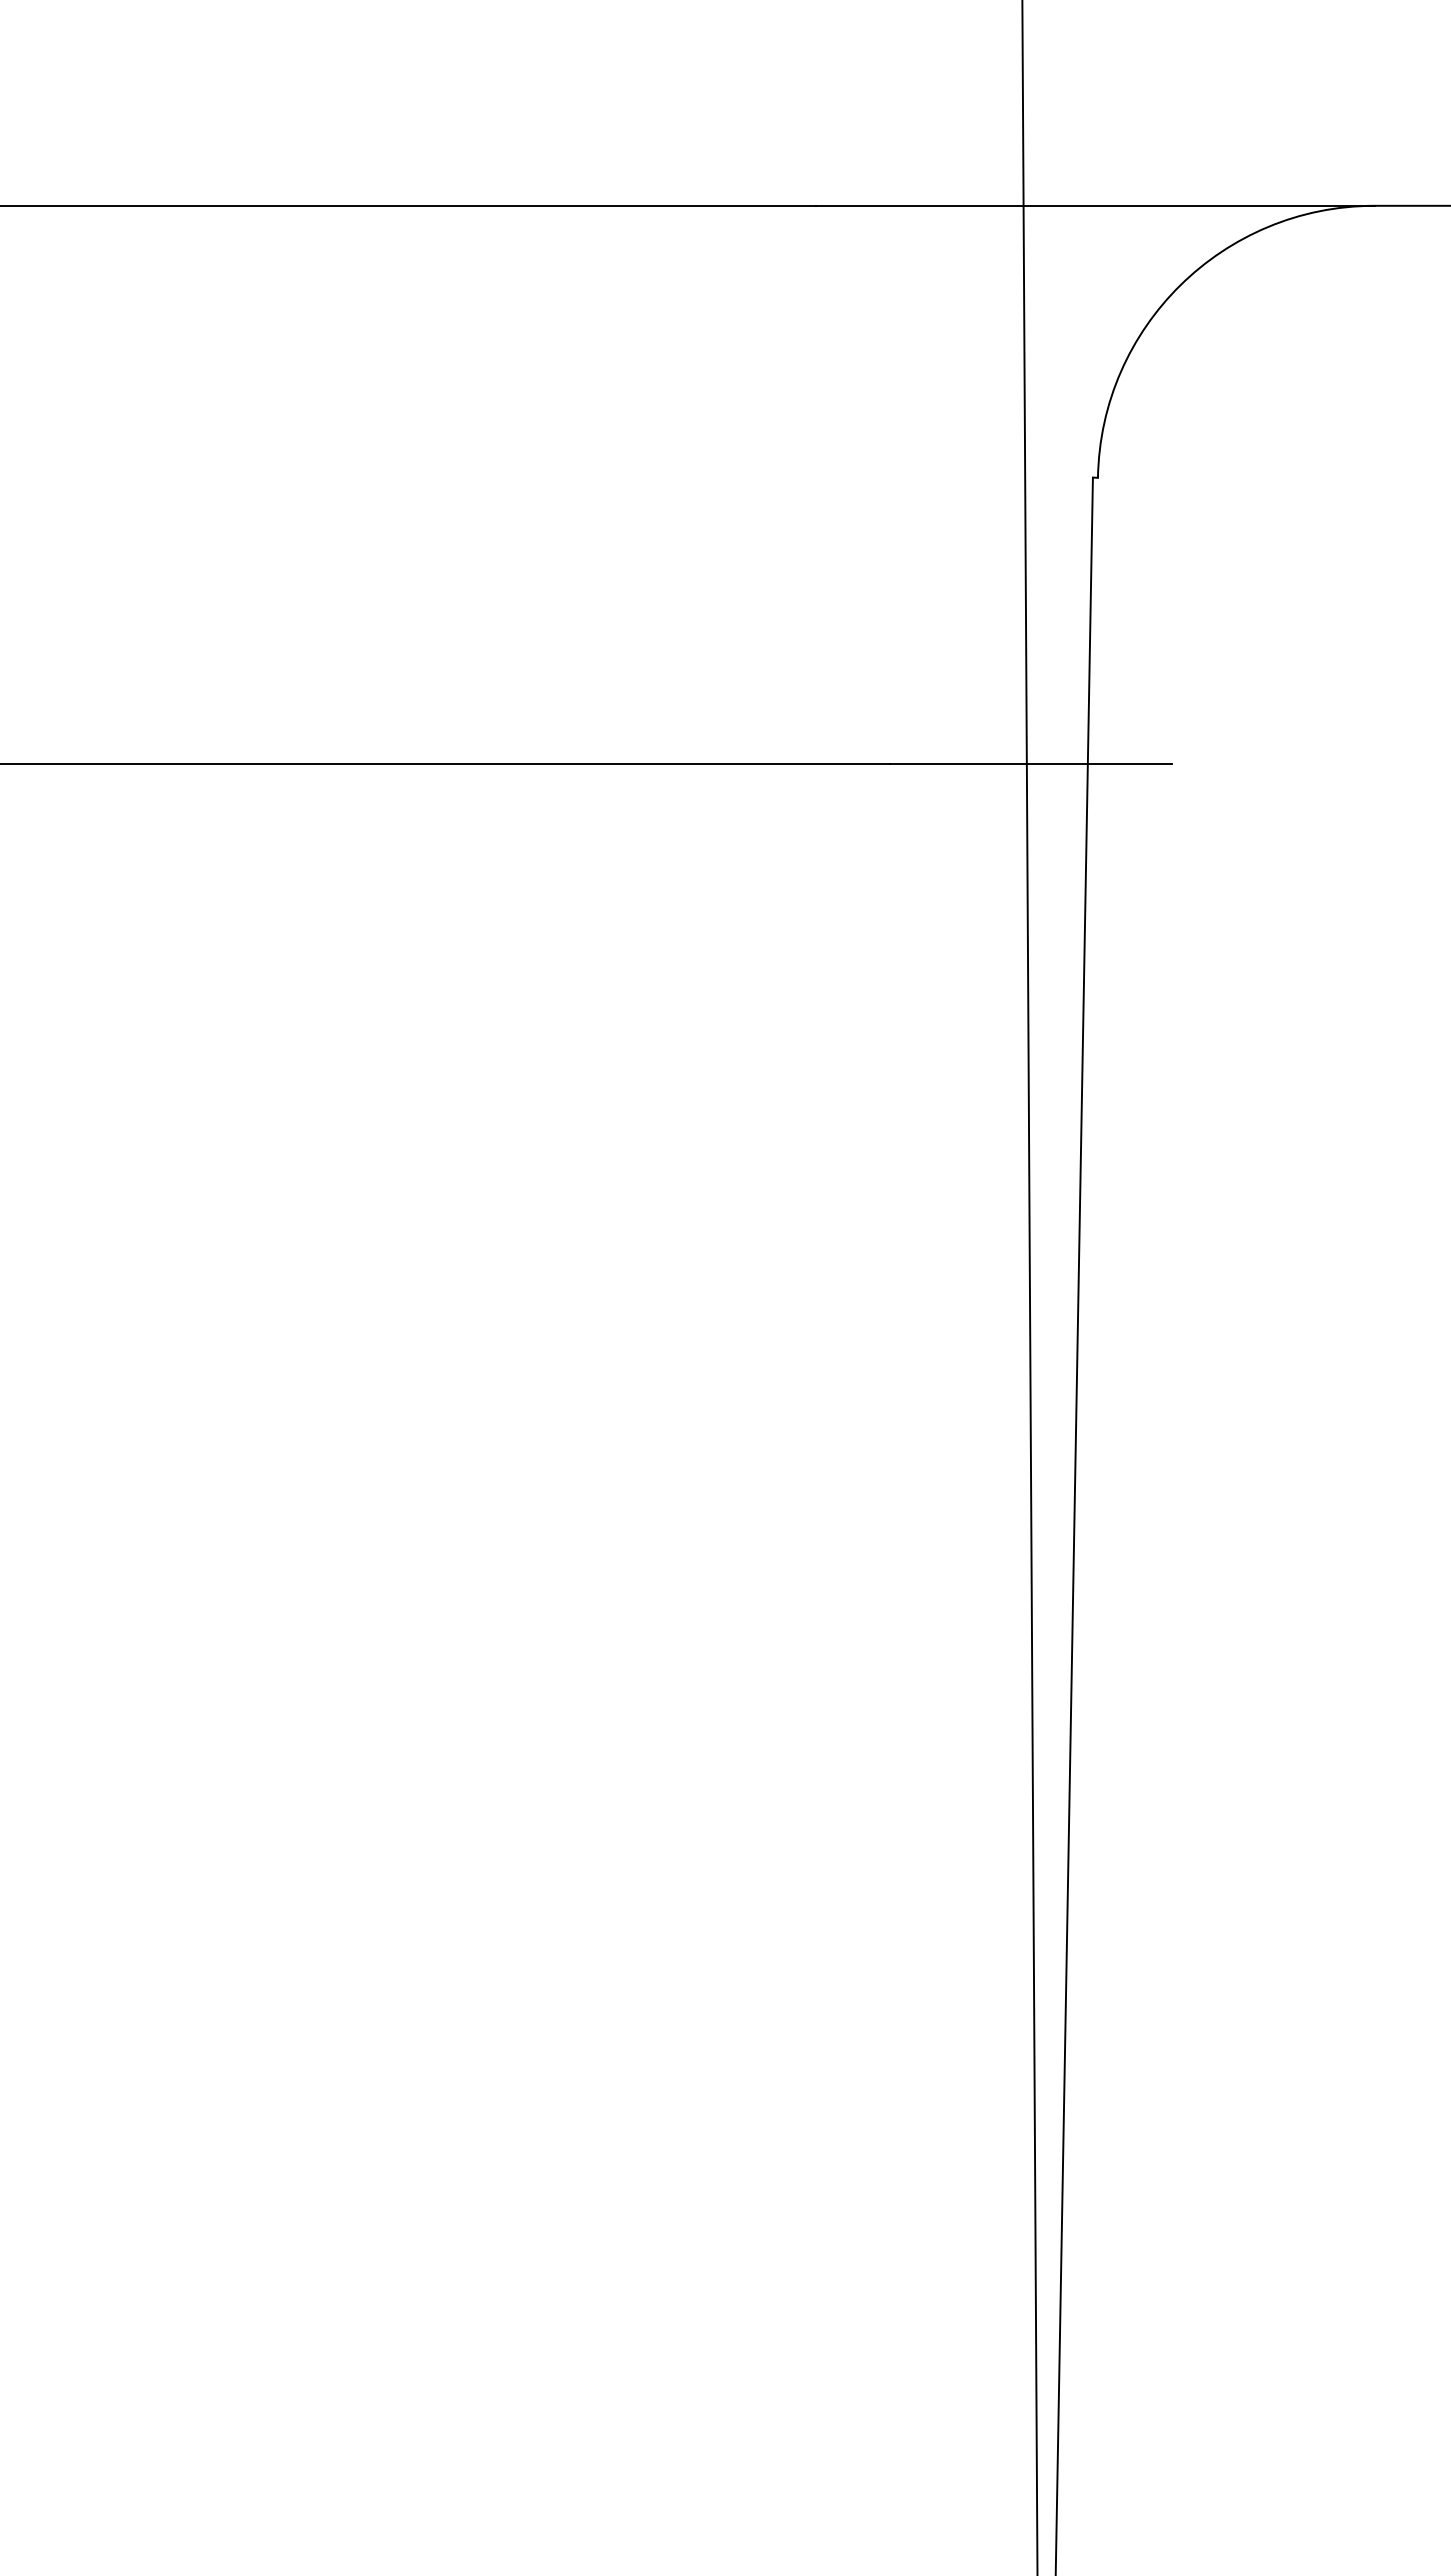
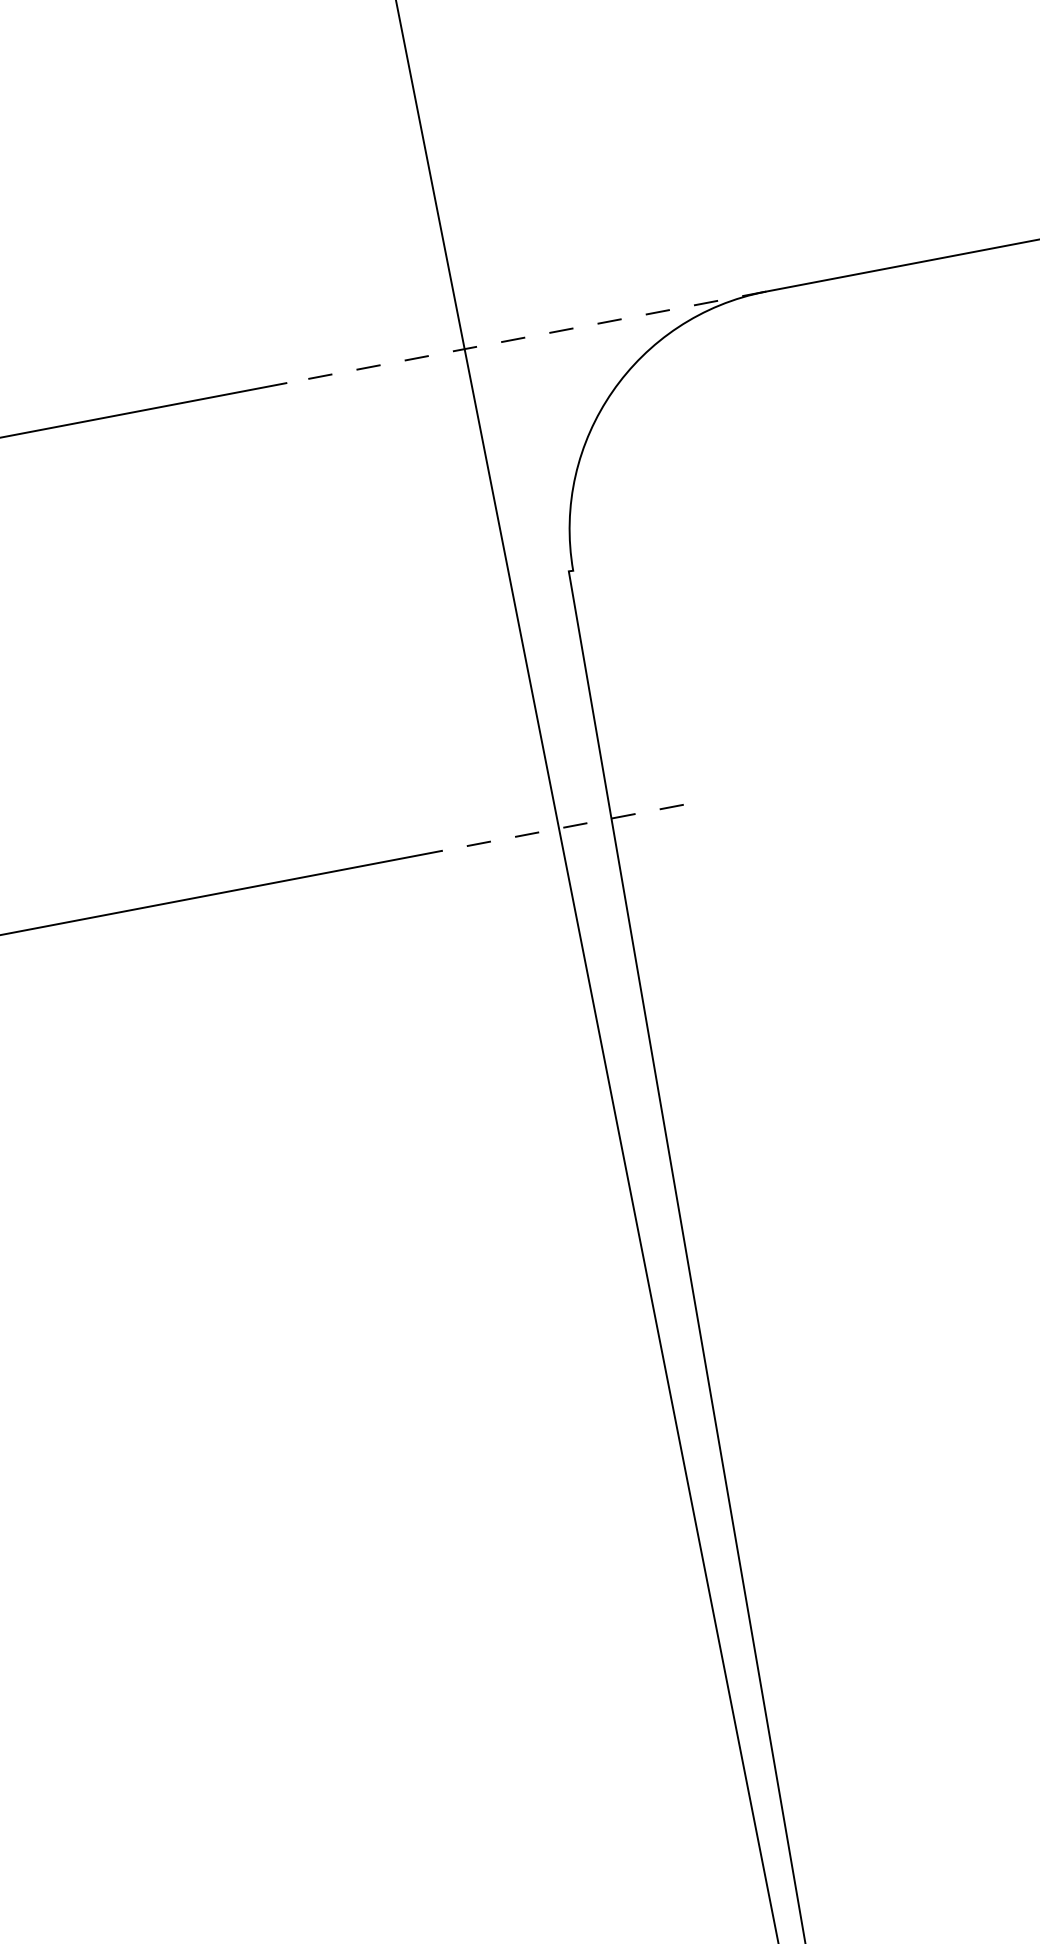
line: (1094, 205) -> (525, 337), solid -> dashed
line: (1031, 764) -> (563, 828), solid -> dashed

